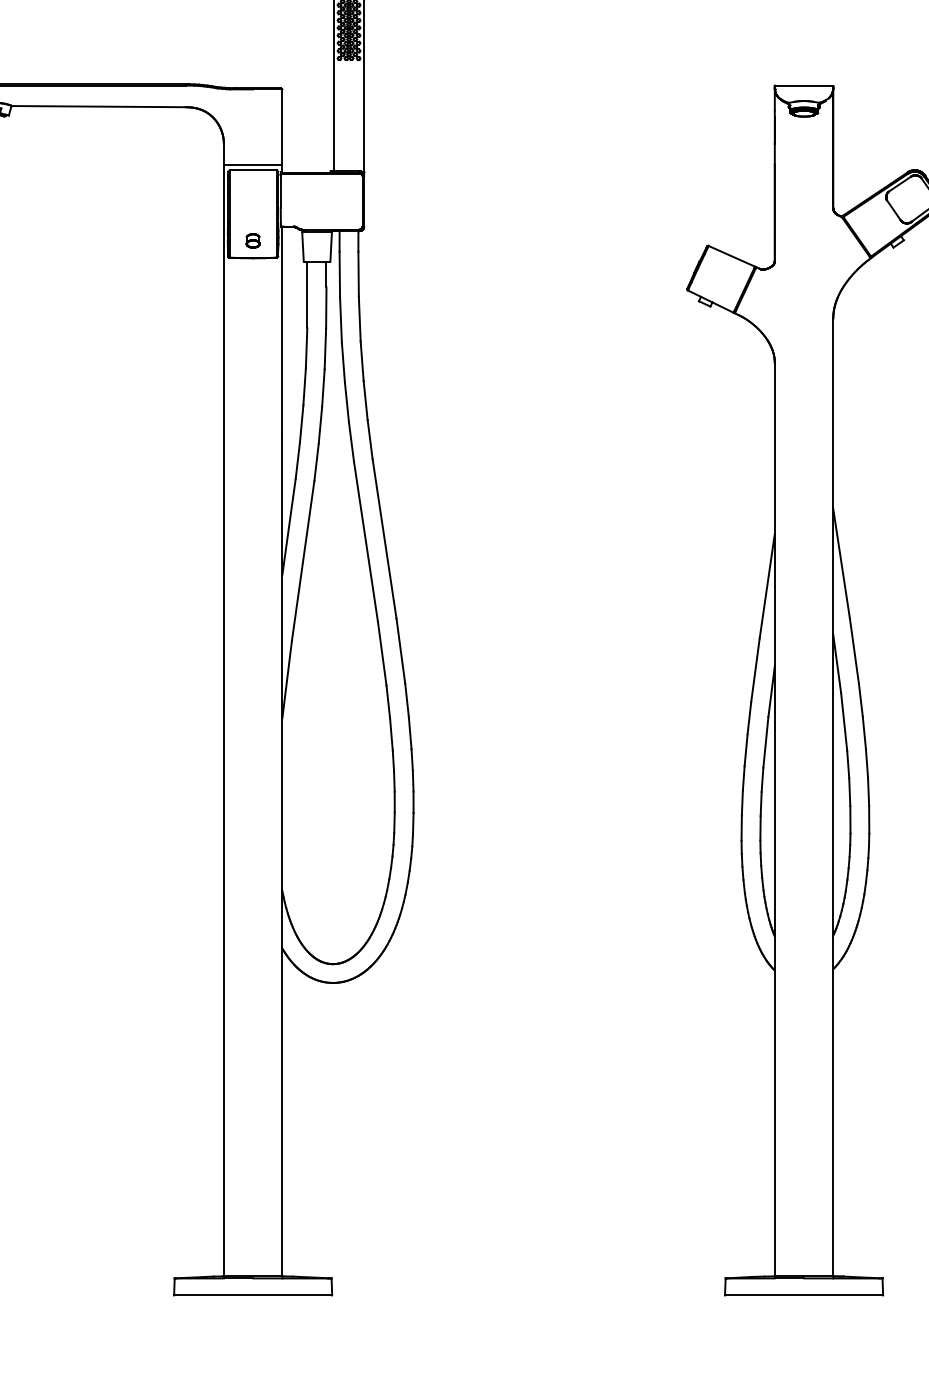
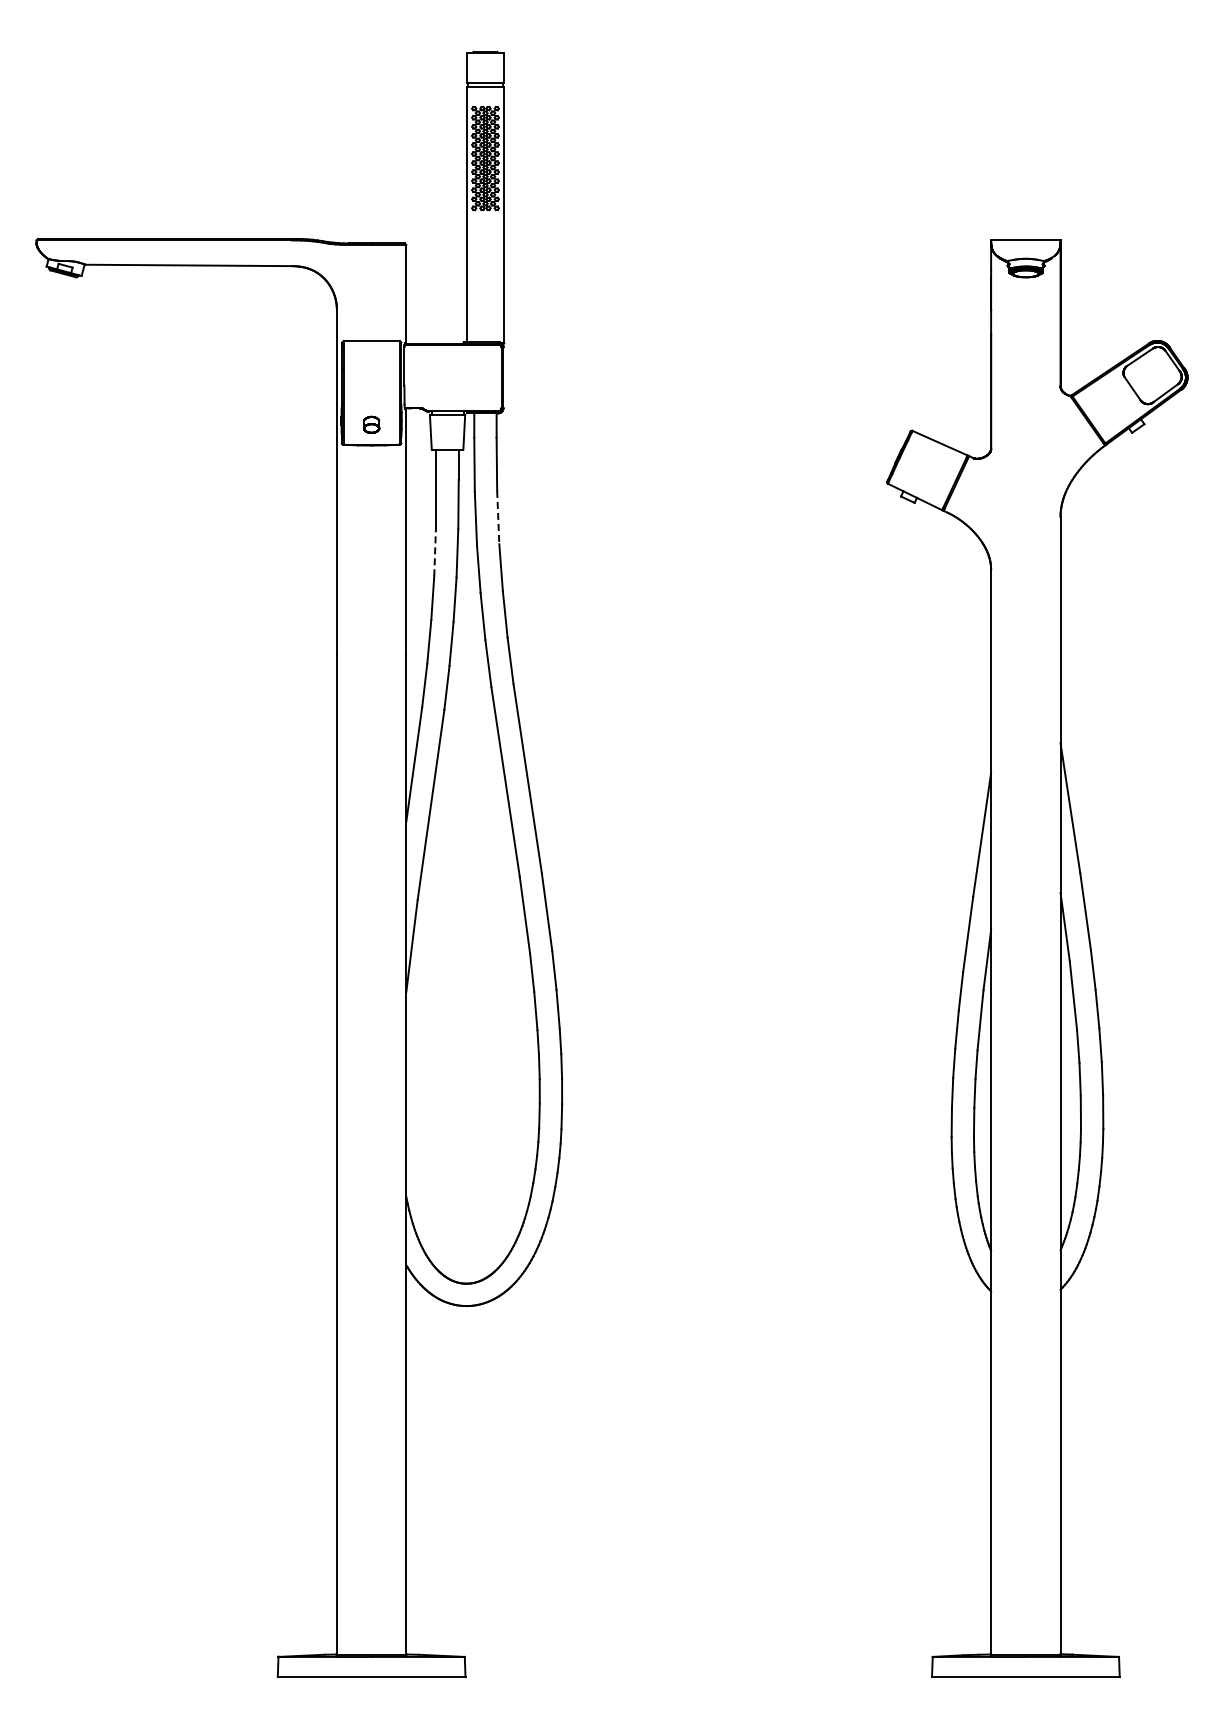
line: (253, 164) -> (371, 334), removed
line: (359, 318) -> (498, 517), solid -> dashed
line: (306, 347) -> (435, 551), solid -> dashed

